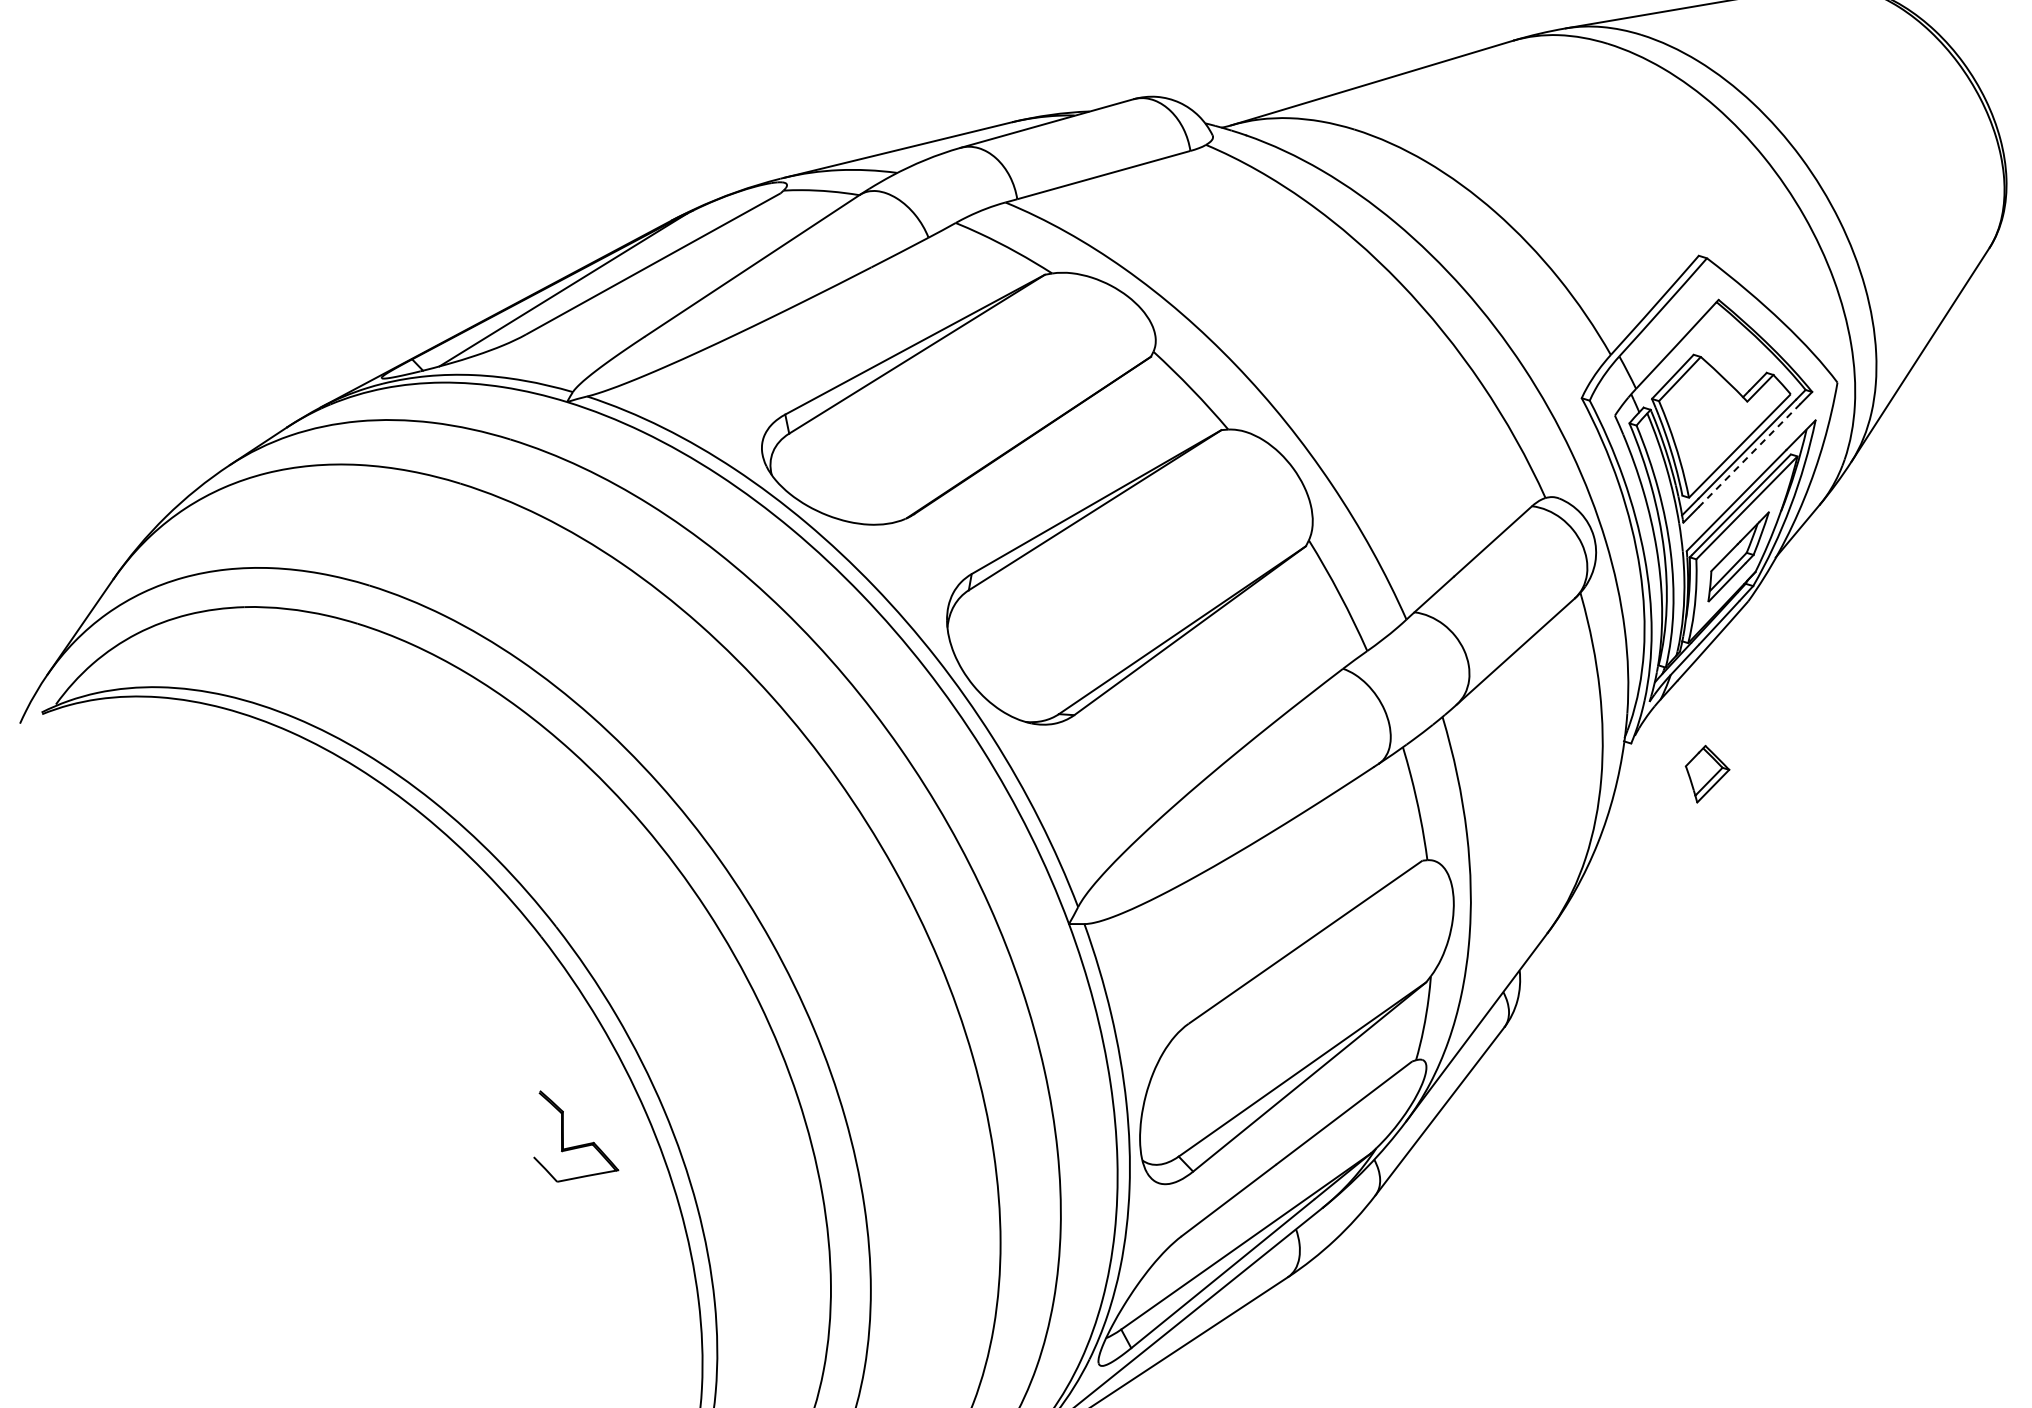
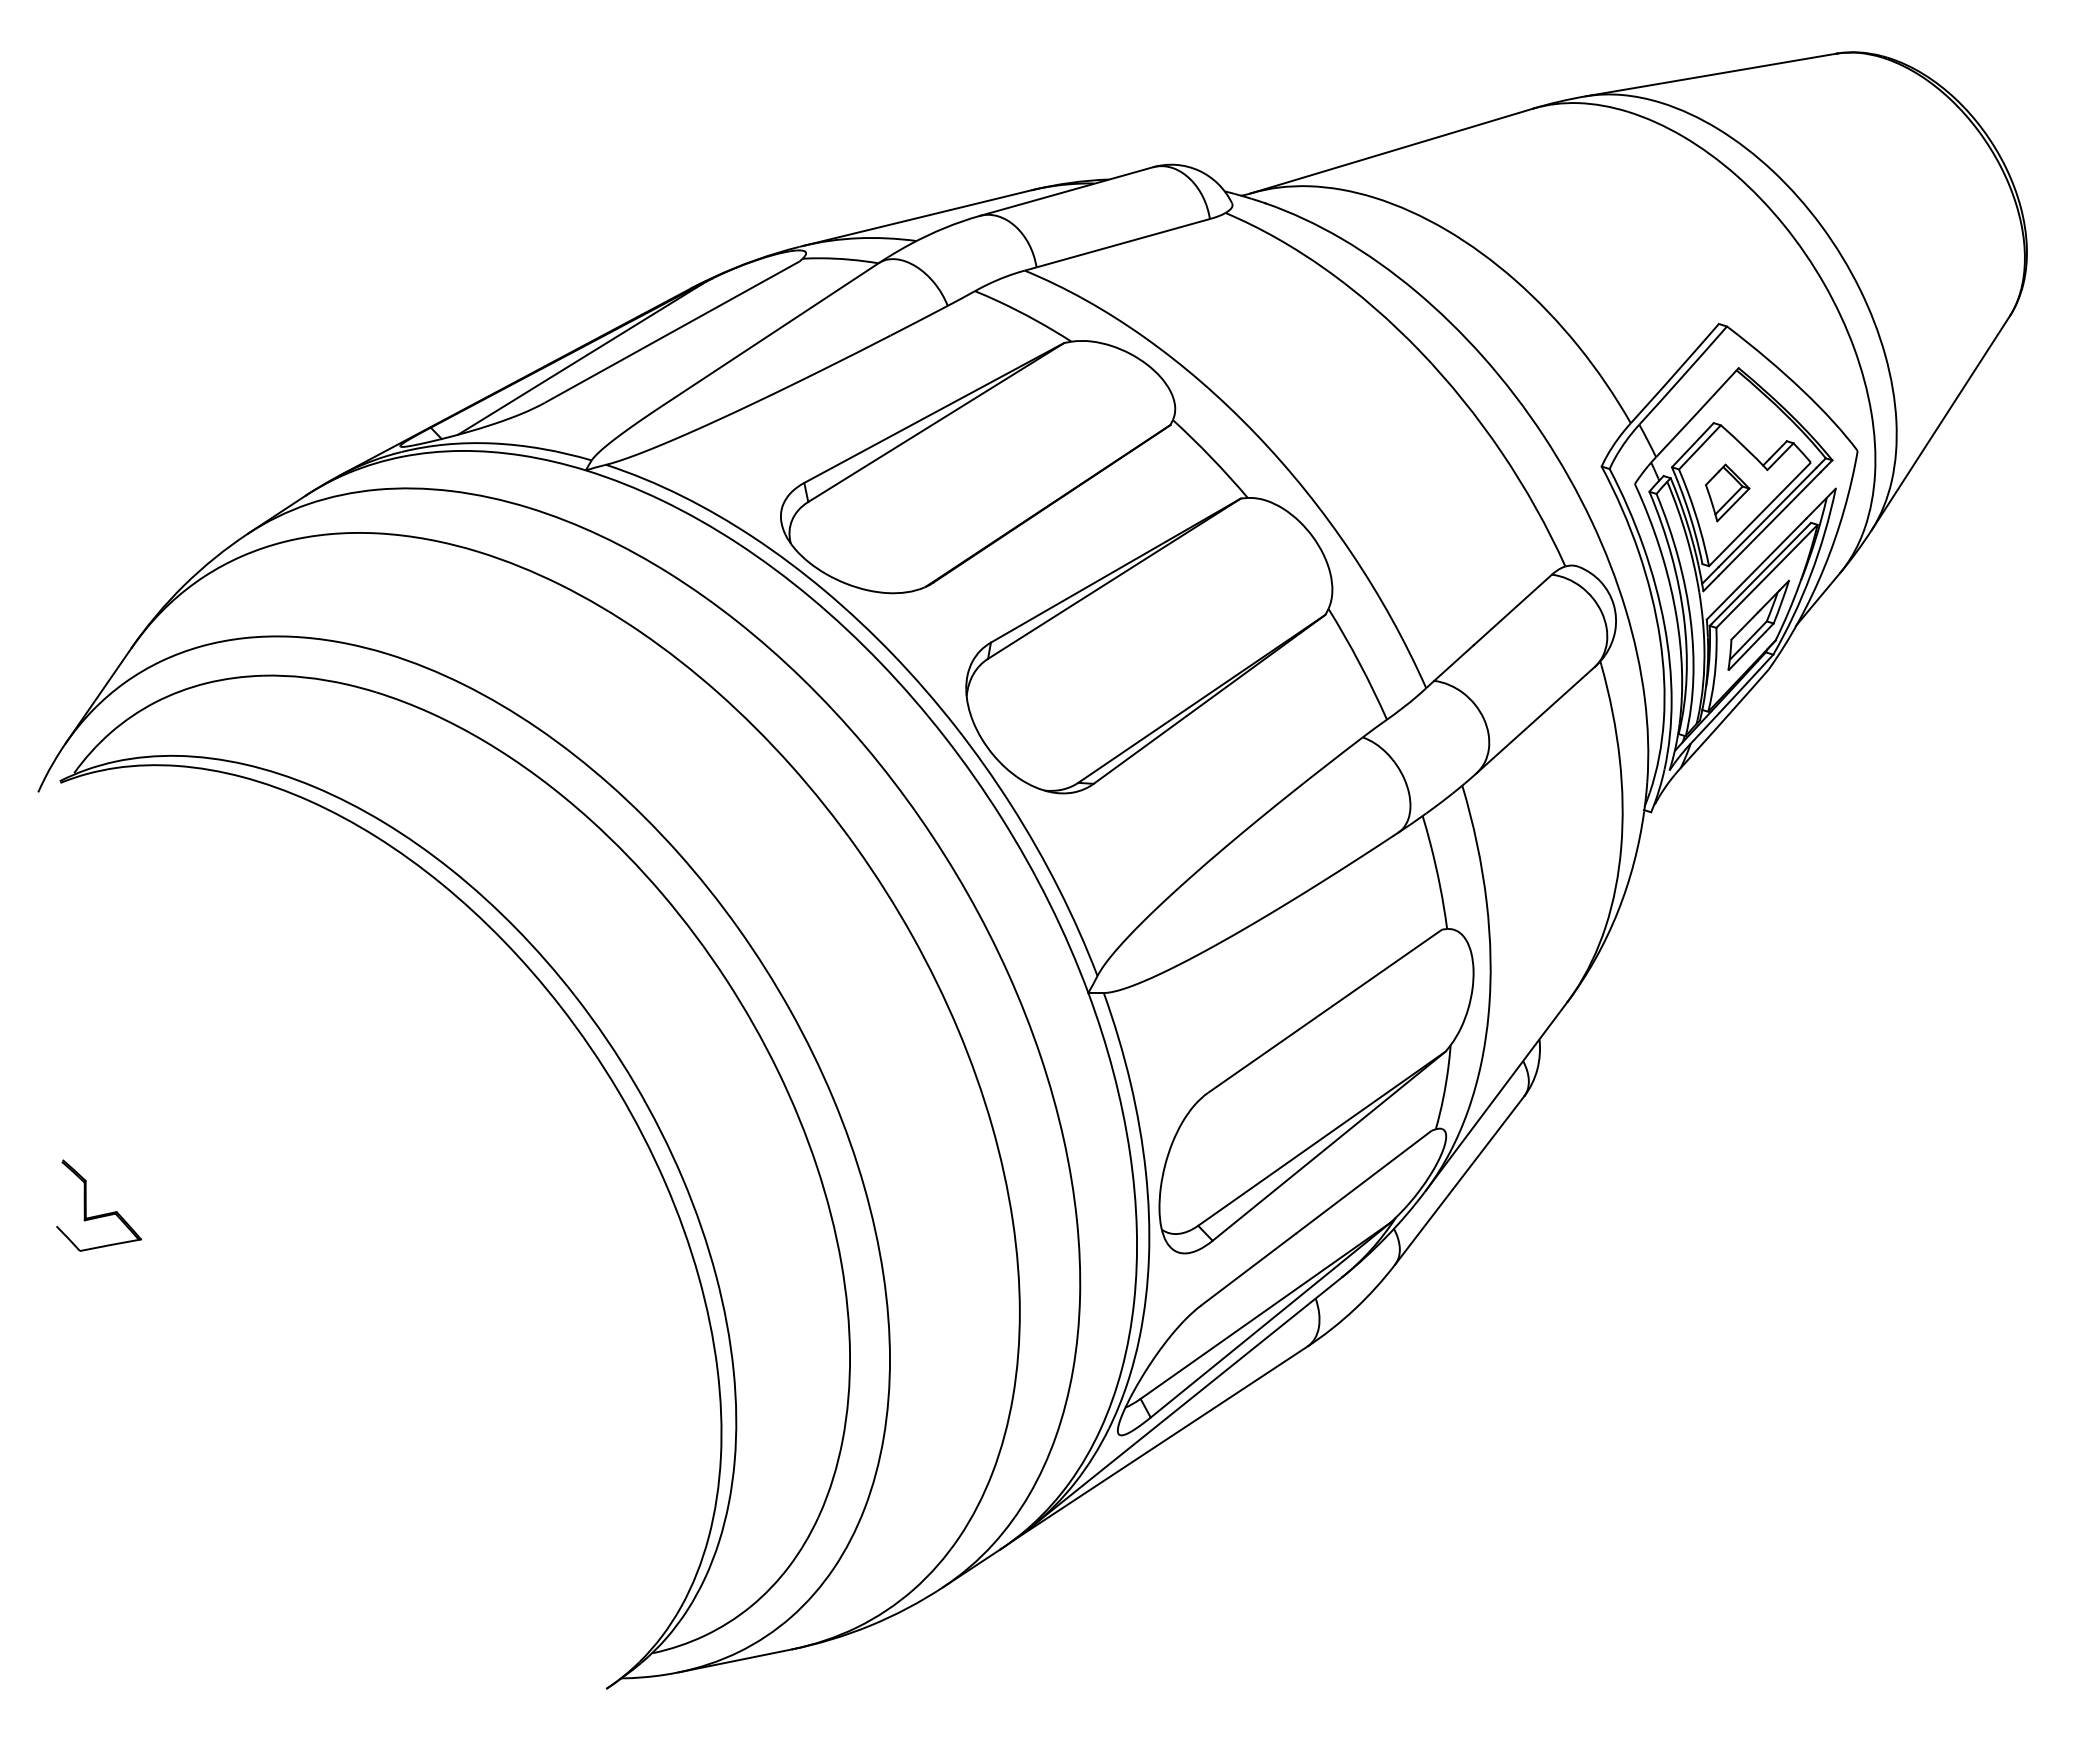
line: (1749, 455) -> (1769, 523), dashed -> solid
part: (1707, 773) -> (1727, 492), moved
part: (576, 1145) -> (99, 1214), moved

